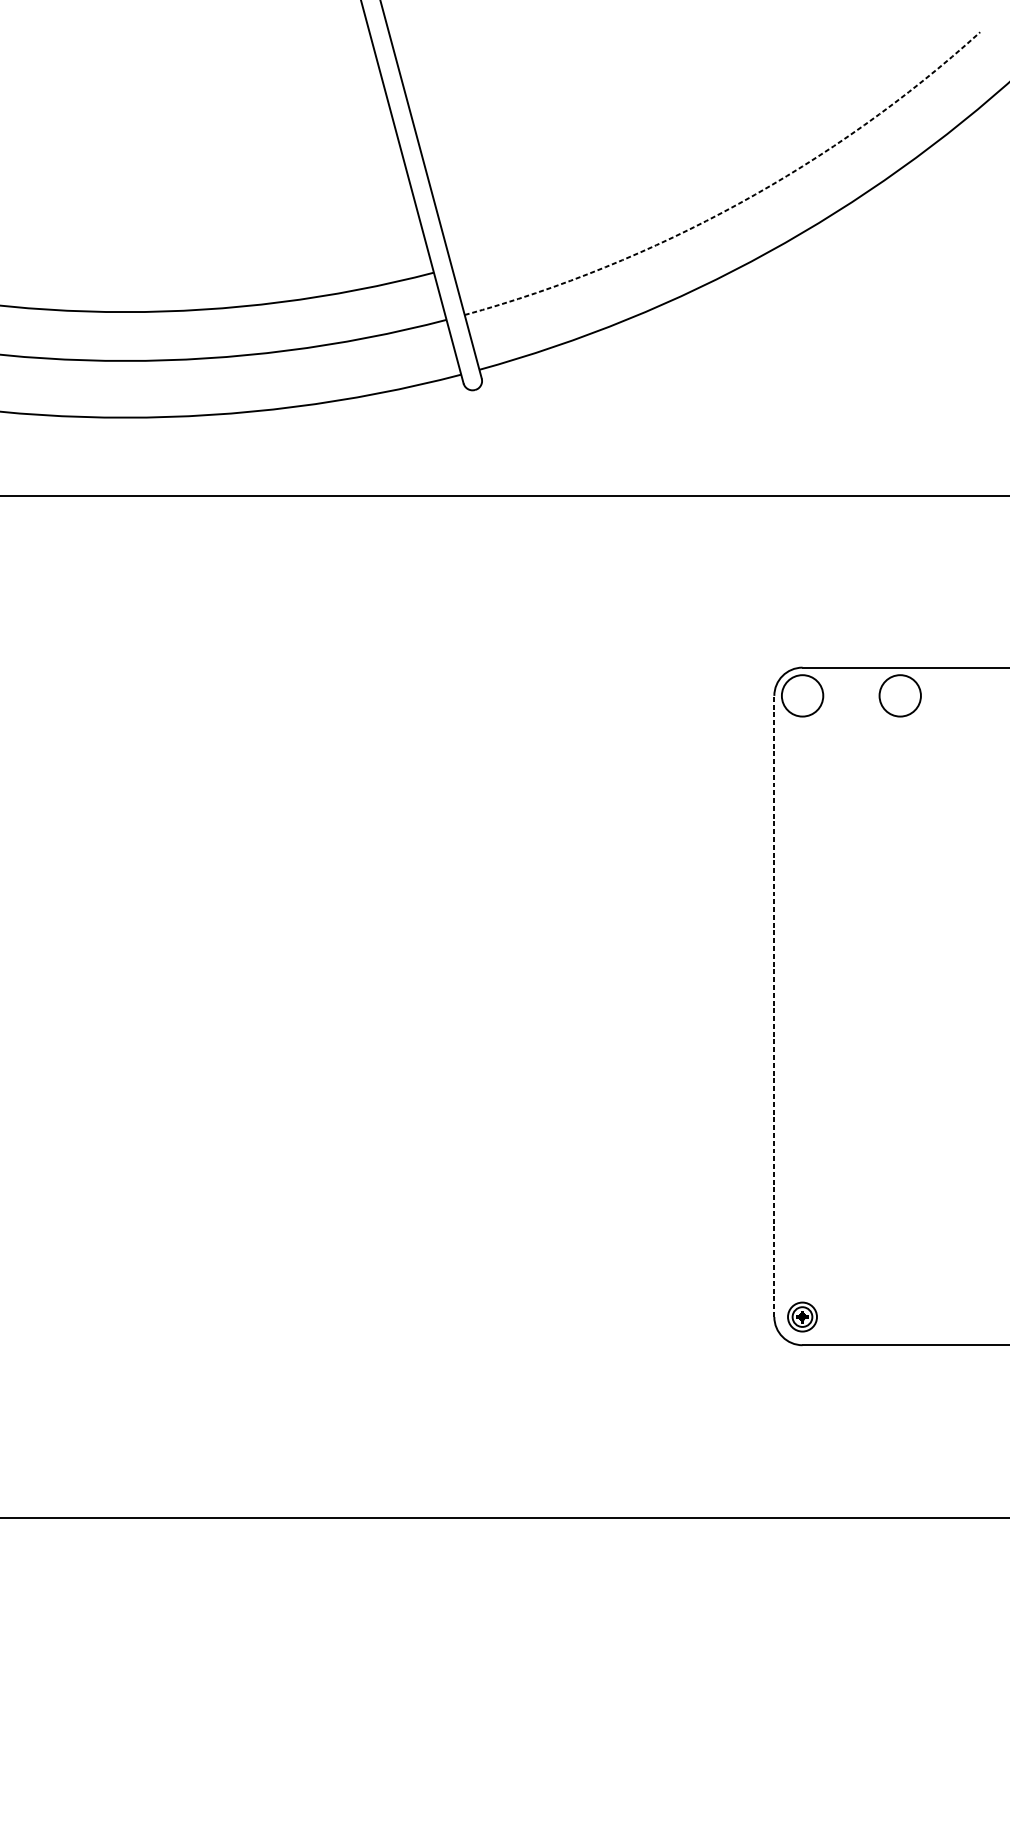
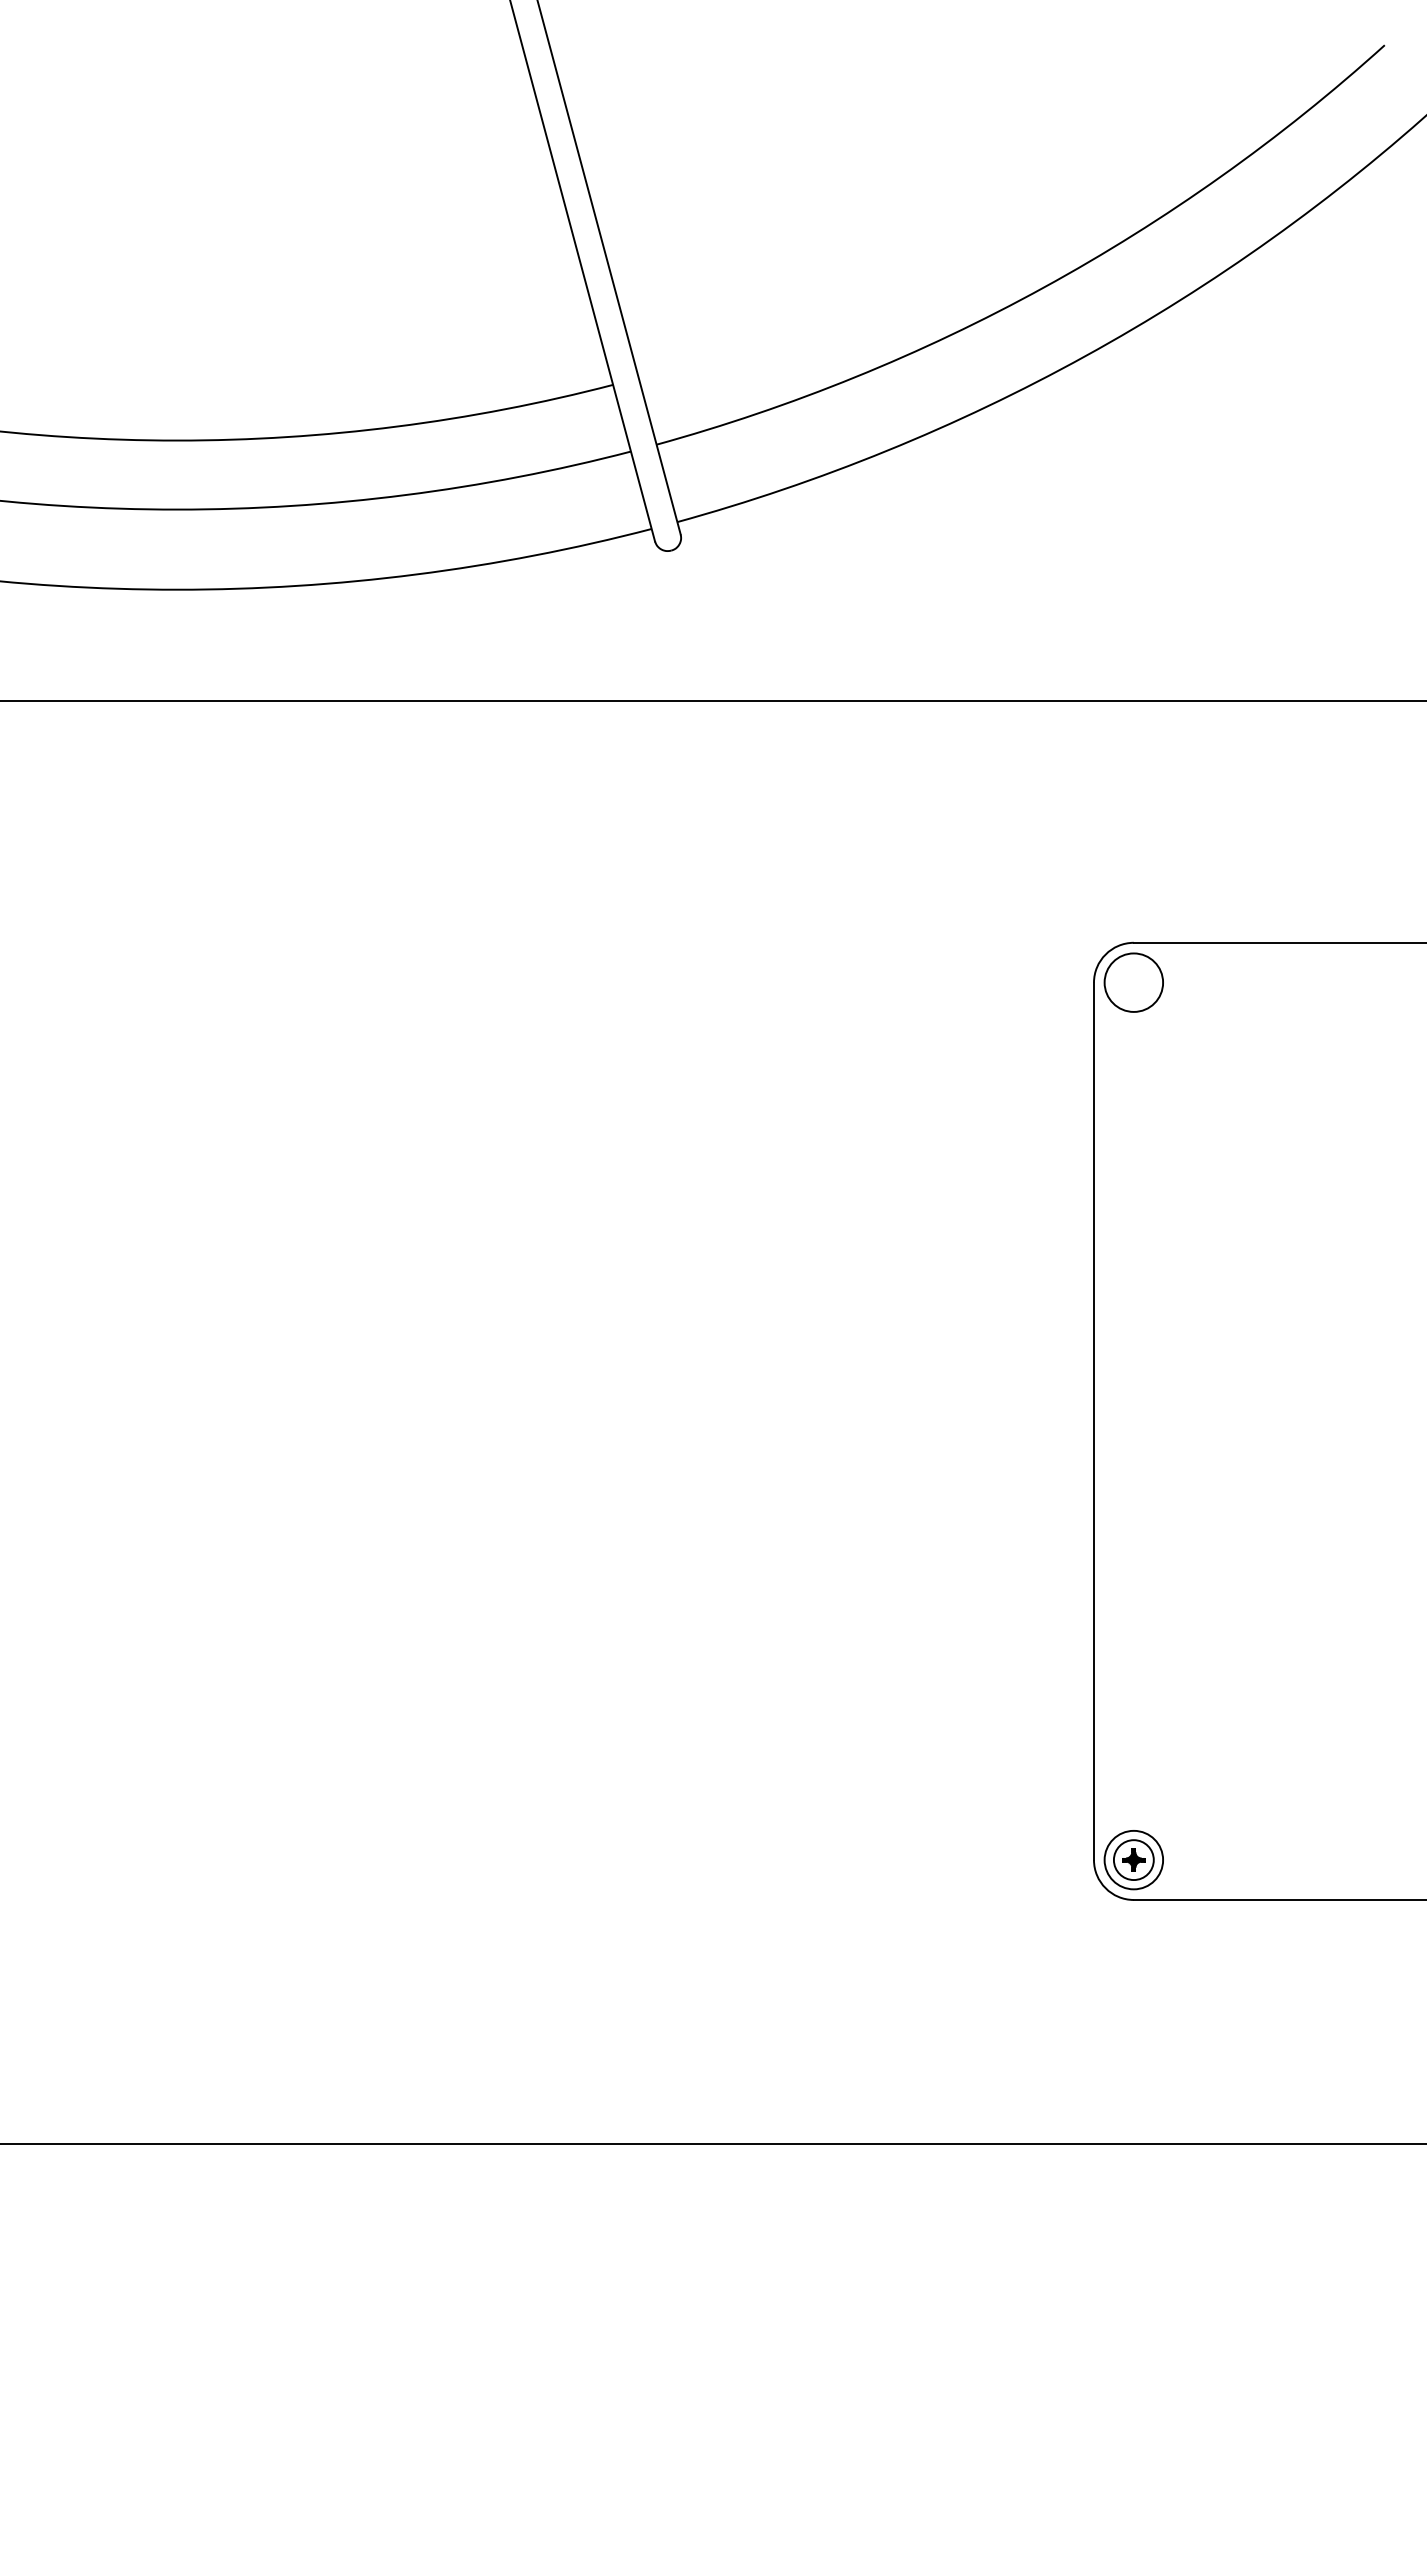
arc: (739, 203) -> (1044, 287), dashed -> solid
circle: (900, 695) -> (1271, 982), removed
line: (774, 1006) -> (1093, 1421), dashed -> solid
part: (802, 1317) -> (1133, 1860), size x1.43

